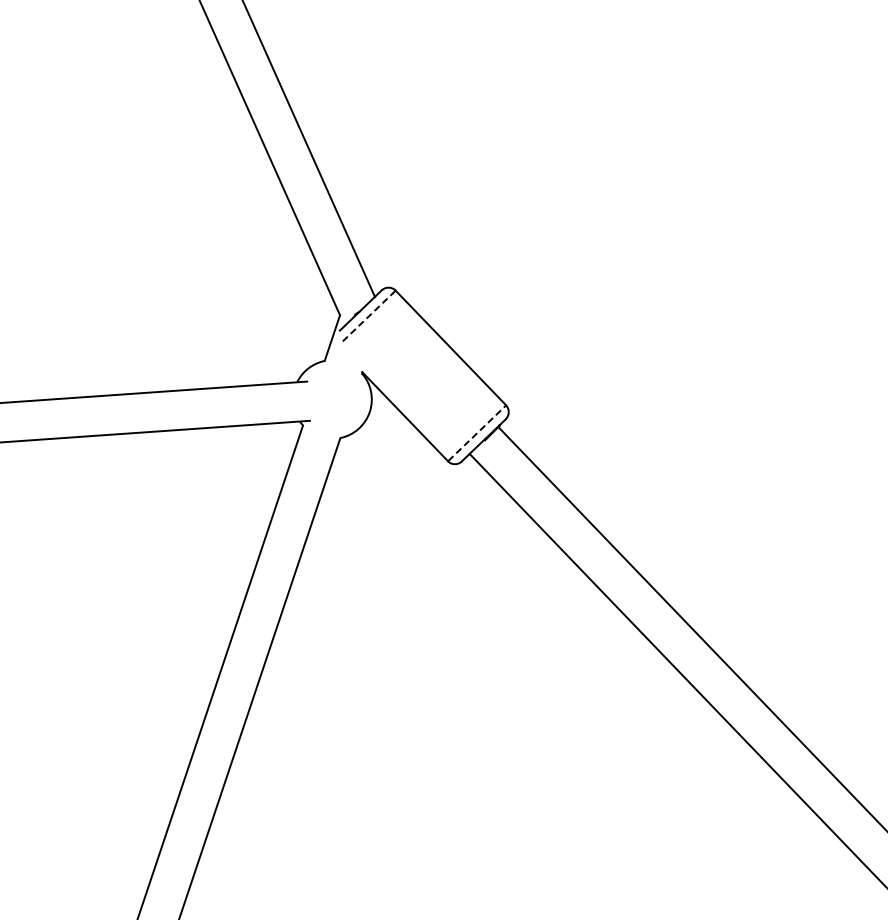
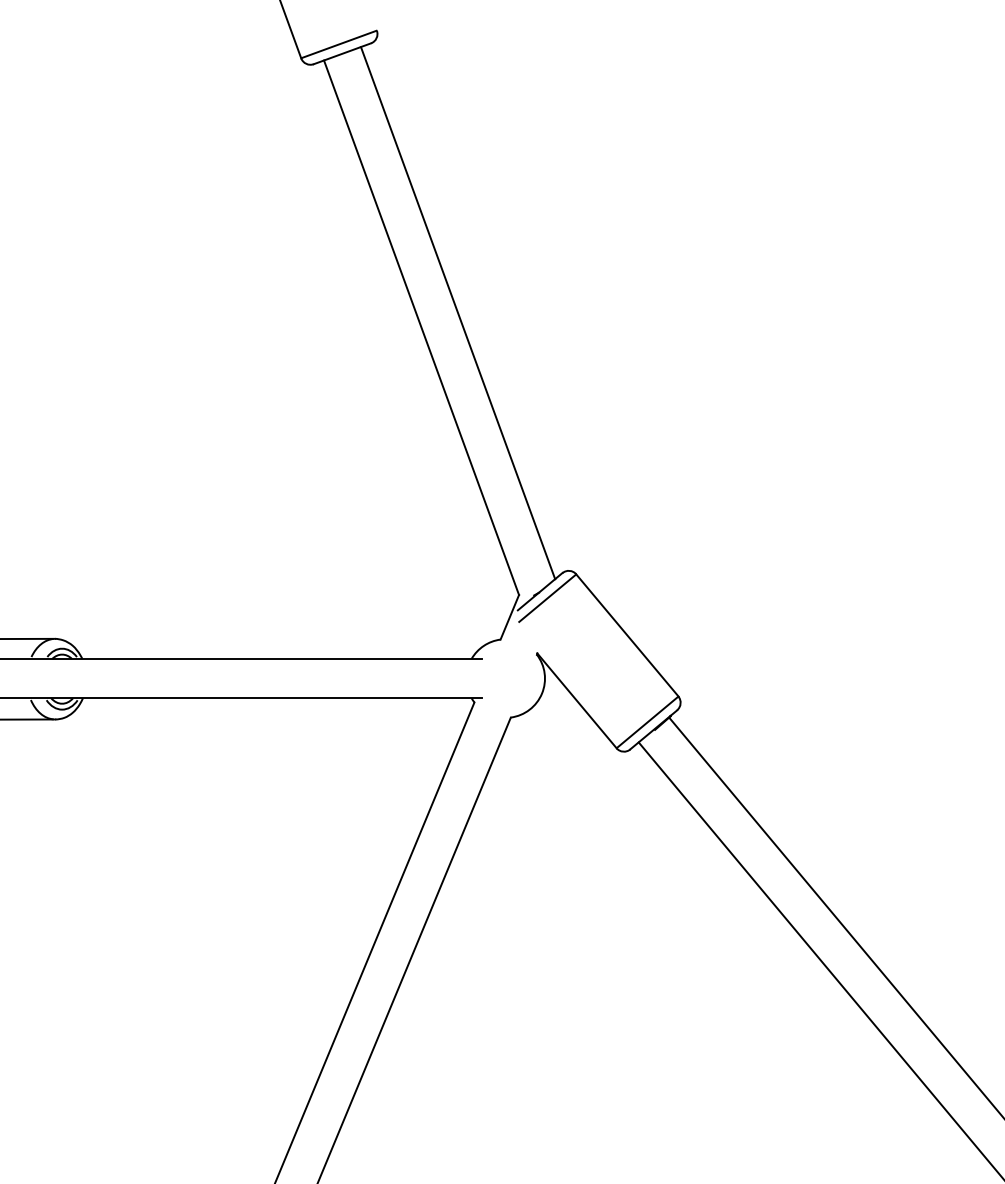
line: (368, 316) -> (547, 598), dashed -> solid
line: (477, 433) -> (647, 722), dashed -> solid

